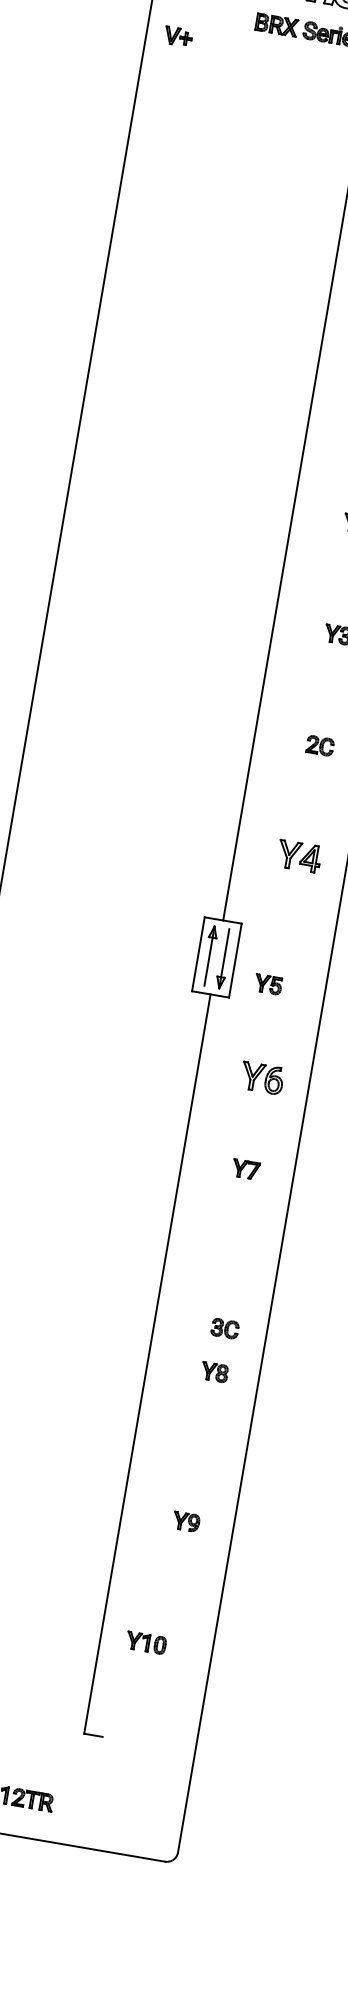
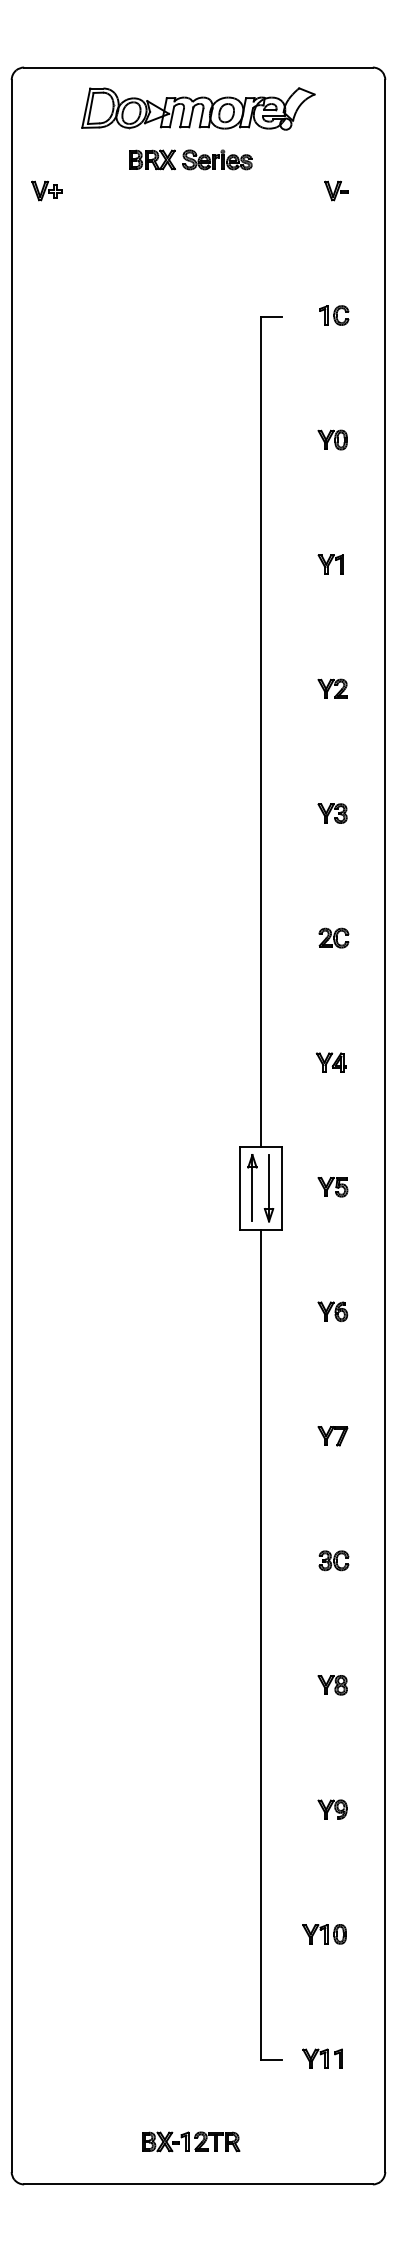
part: (298, 856) -> (330, 1062), size x0.62
part: (267, 984) -> (332, 1187), moved
part: (262, 1078) -> (332, 1311), size x0.62
part: (245, 1169) -> (332, 1436), moved
part: (224, 1328) -> (333, 1560), moved
part: (214, 1372) -> (332, 1685), moved
part: (146, 1643) -> (324, 1934), moved
part: (139, 1741) -> (322, 2058), added

